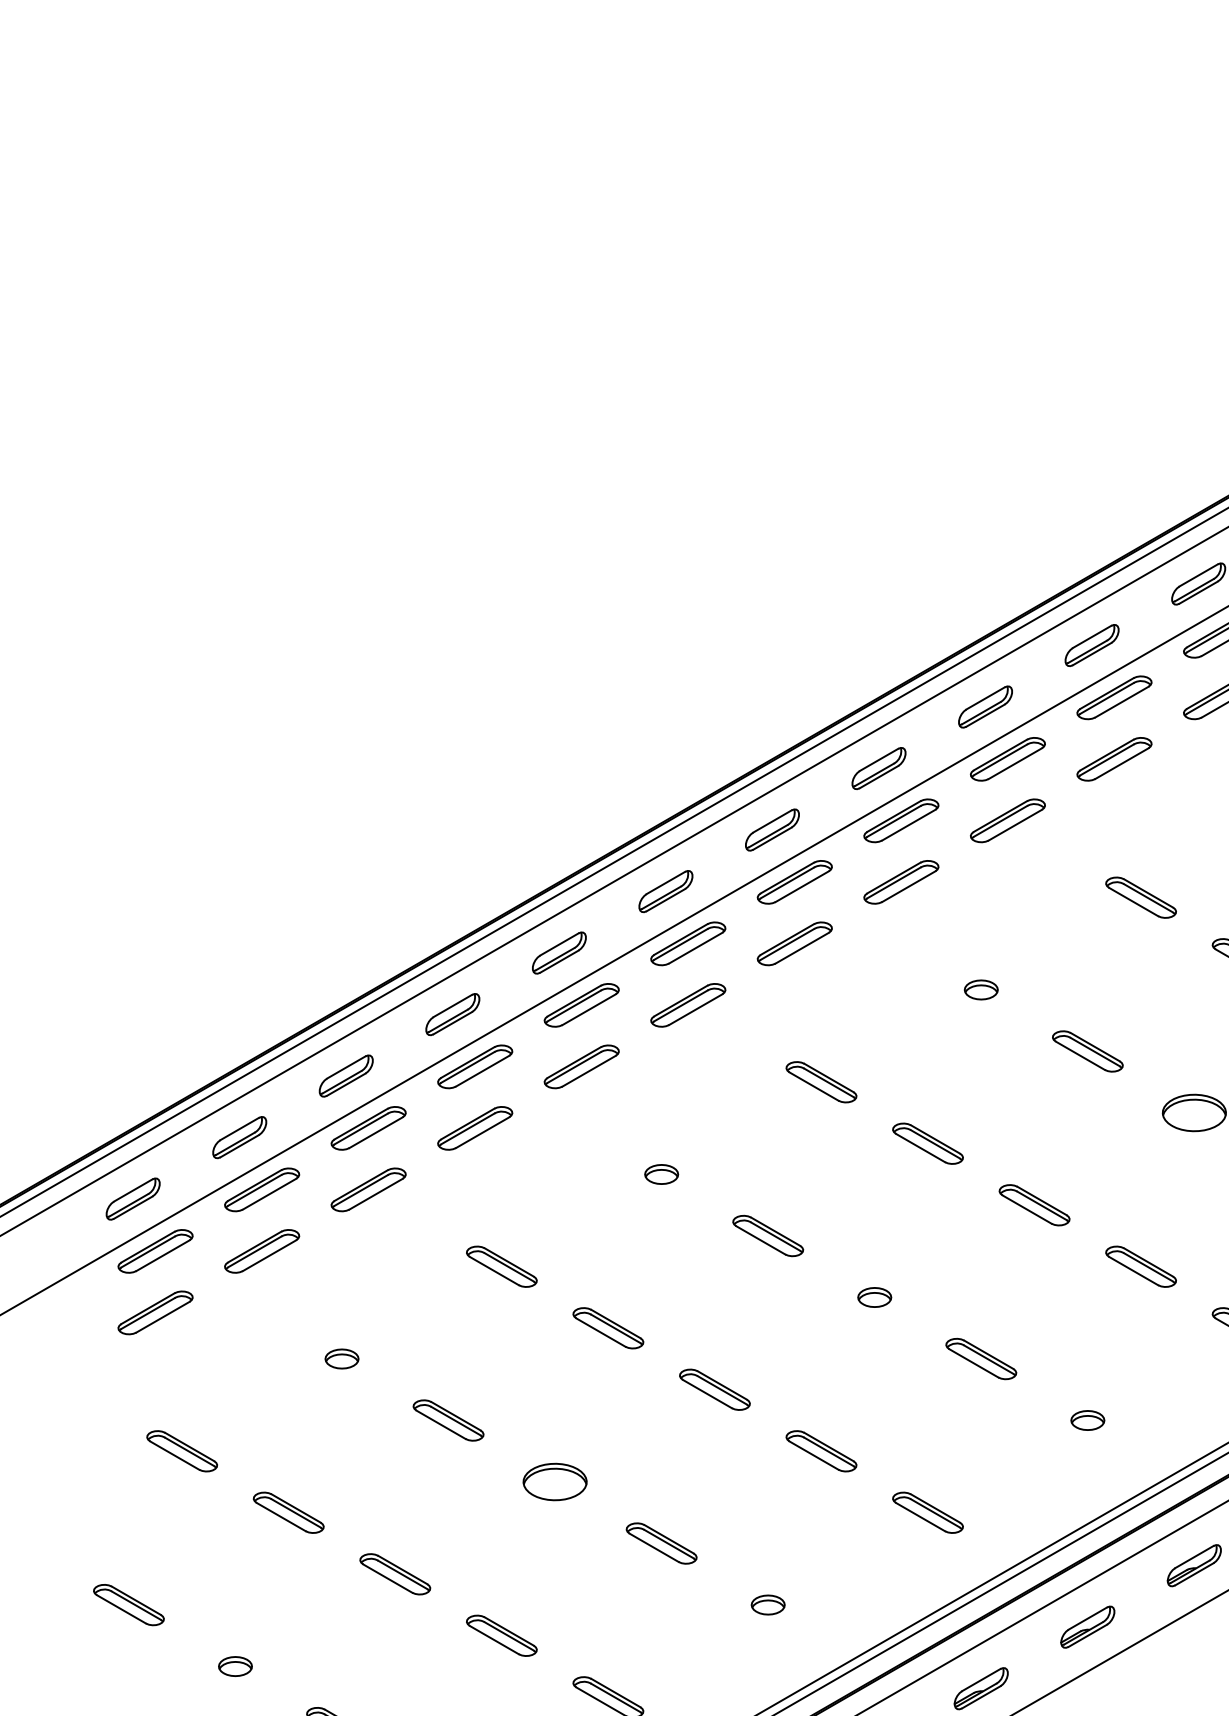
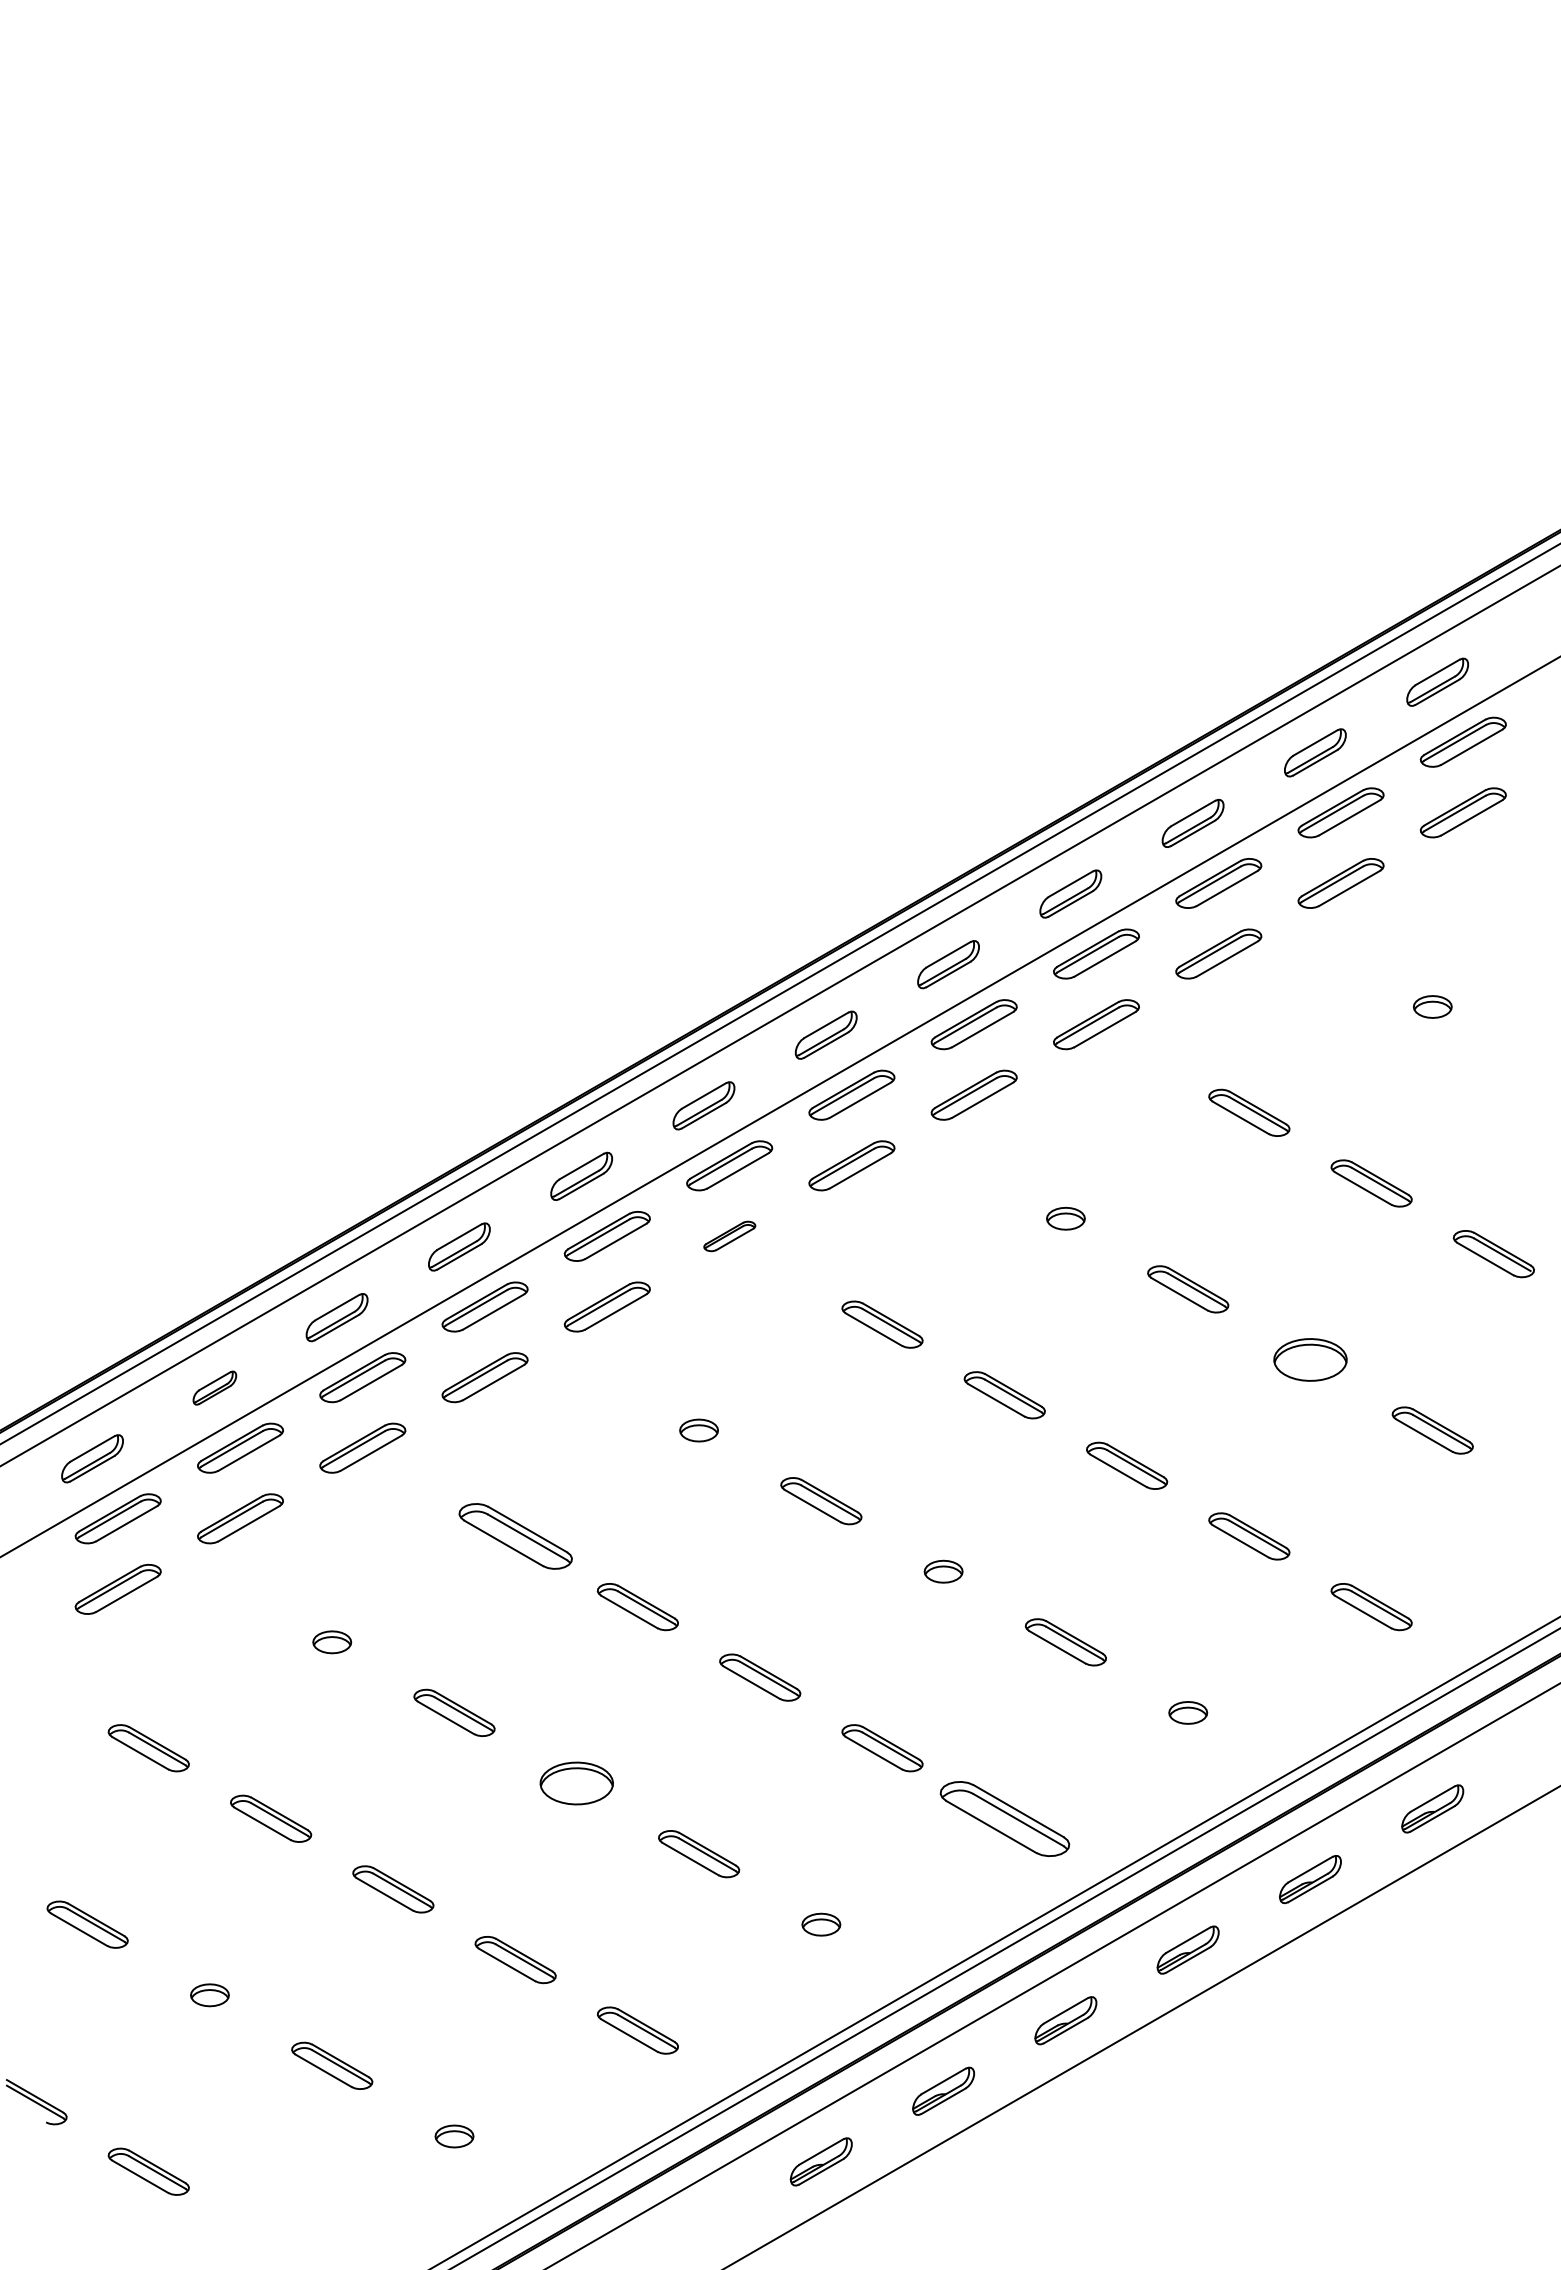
part: (688, 1005) -> (729, 1236), size x0.6
part: (239, 1136) -> (214, 1387), size x0.7
part: (501, 1266) -> (515, 1536), size x1.4
part: (927, 1512) -> (1004, 1818), size x1.6

